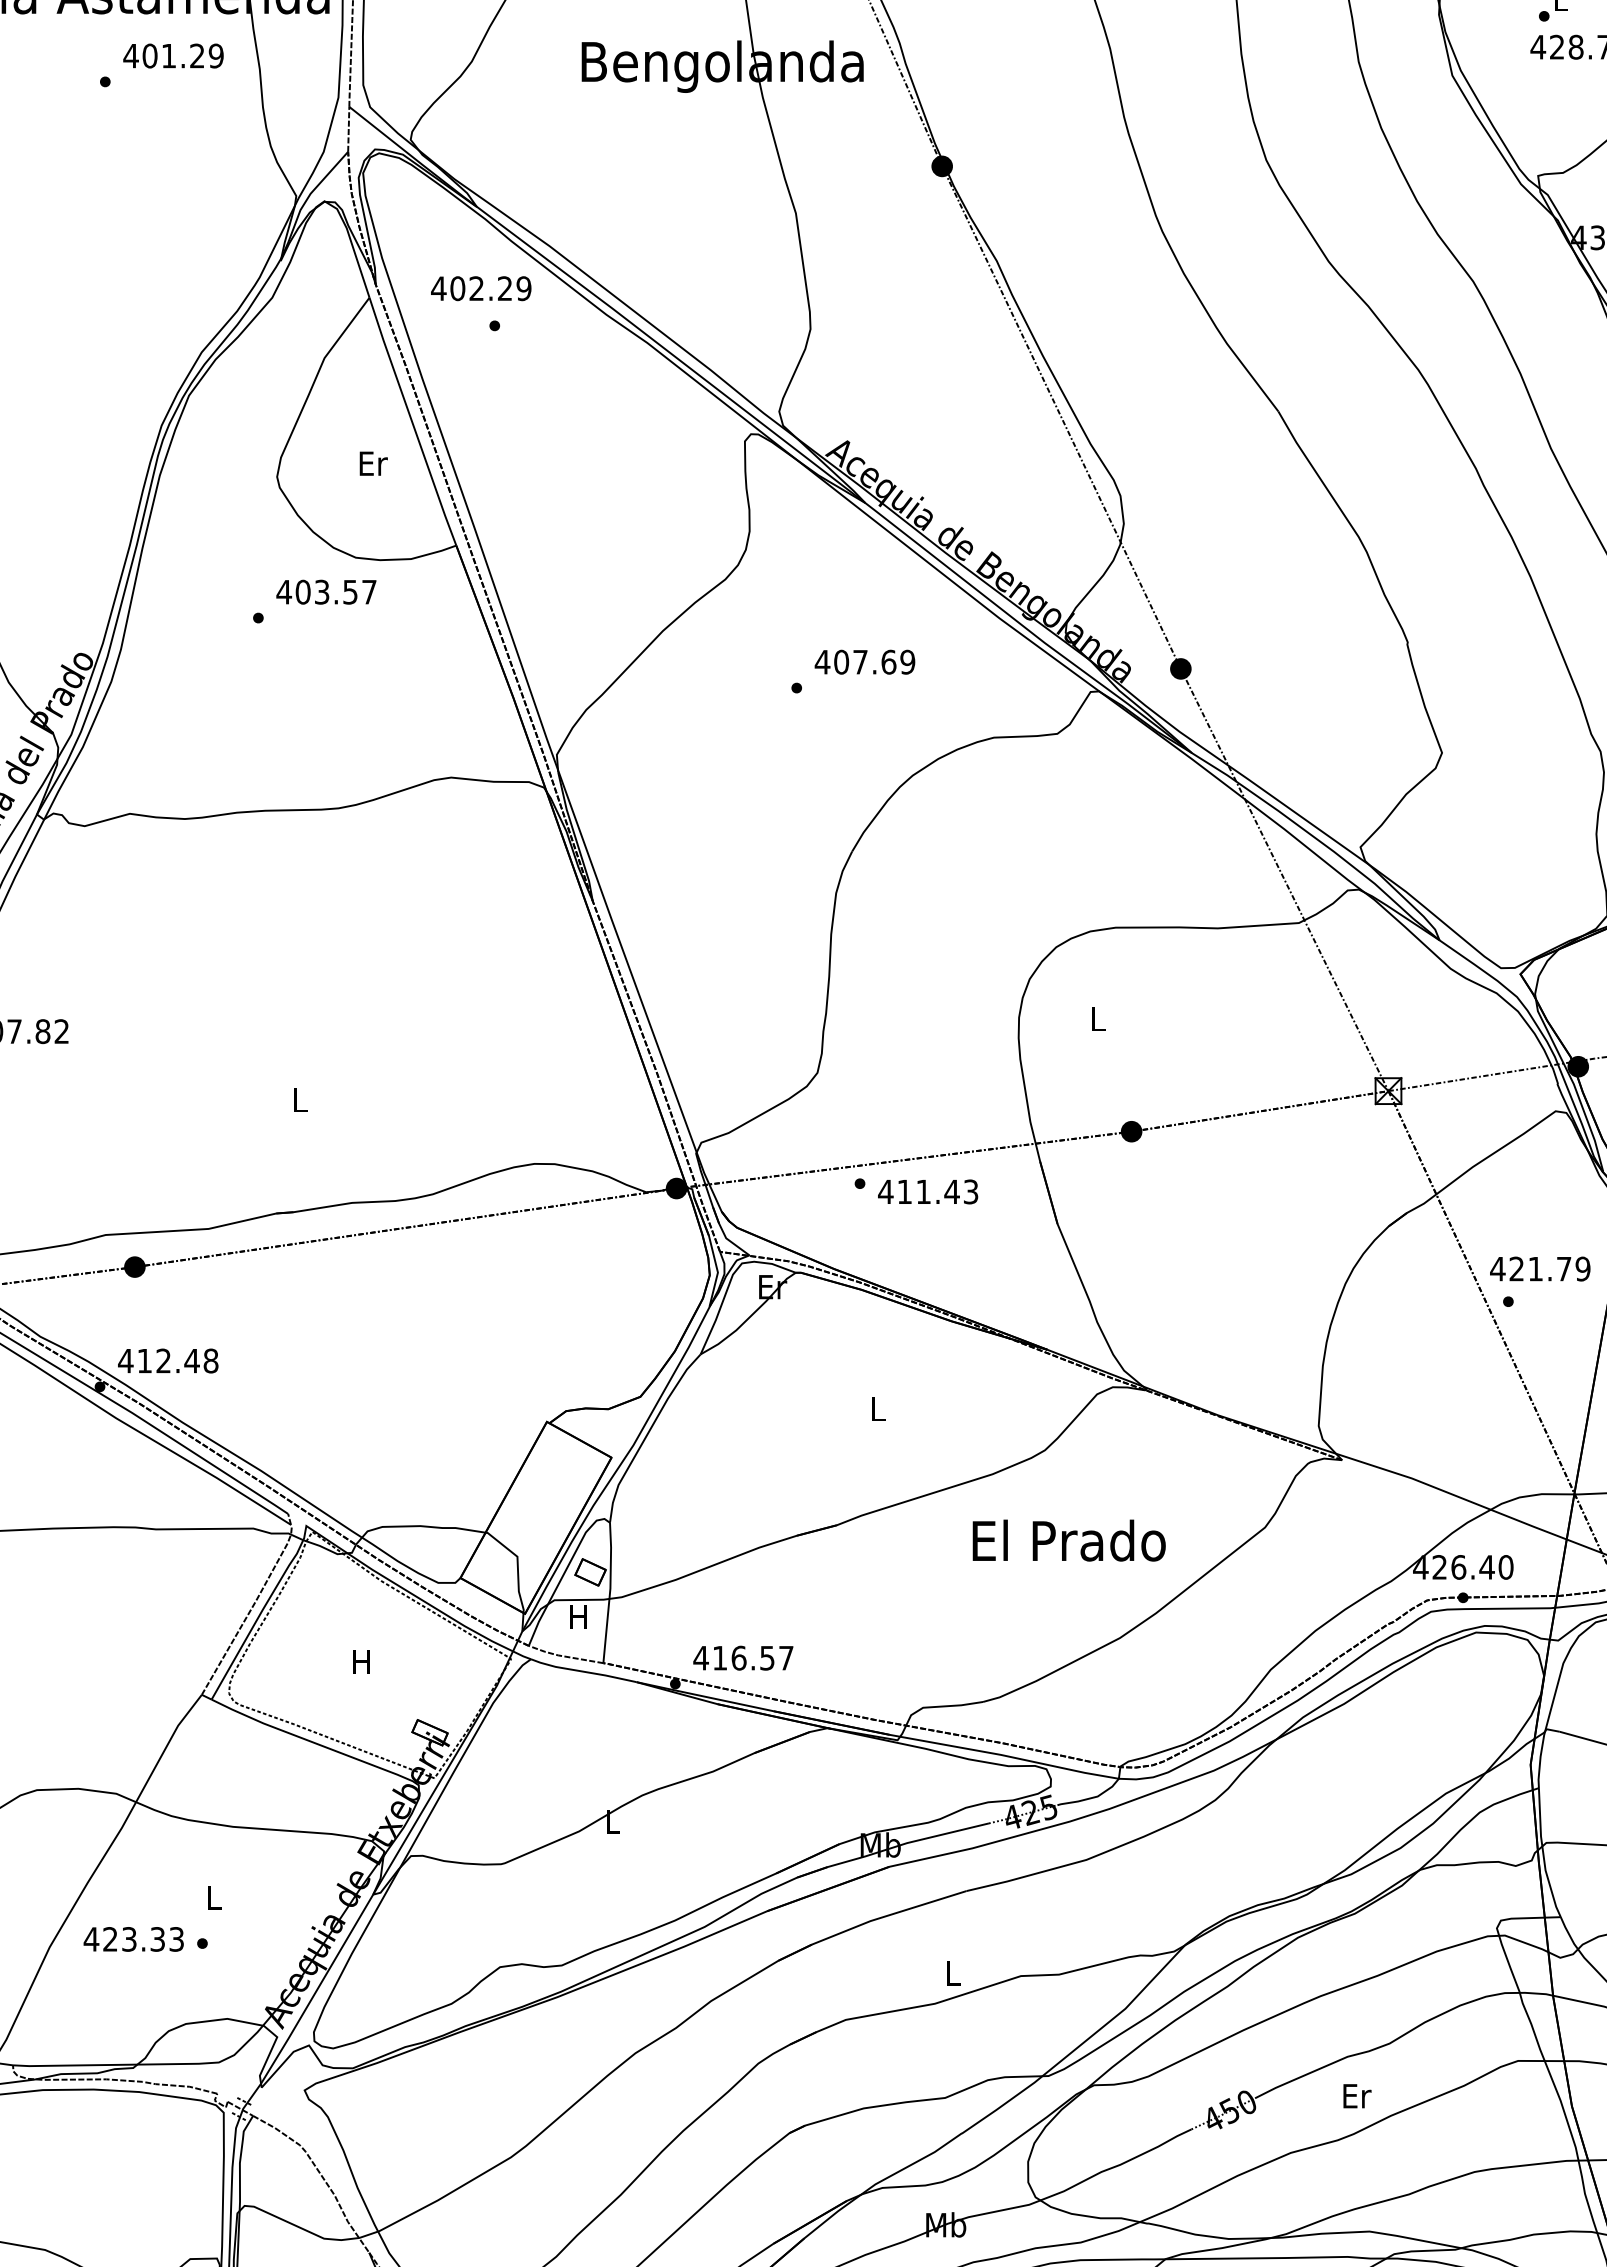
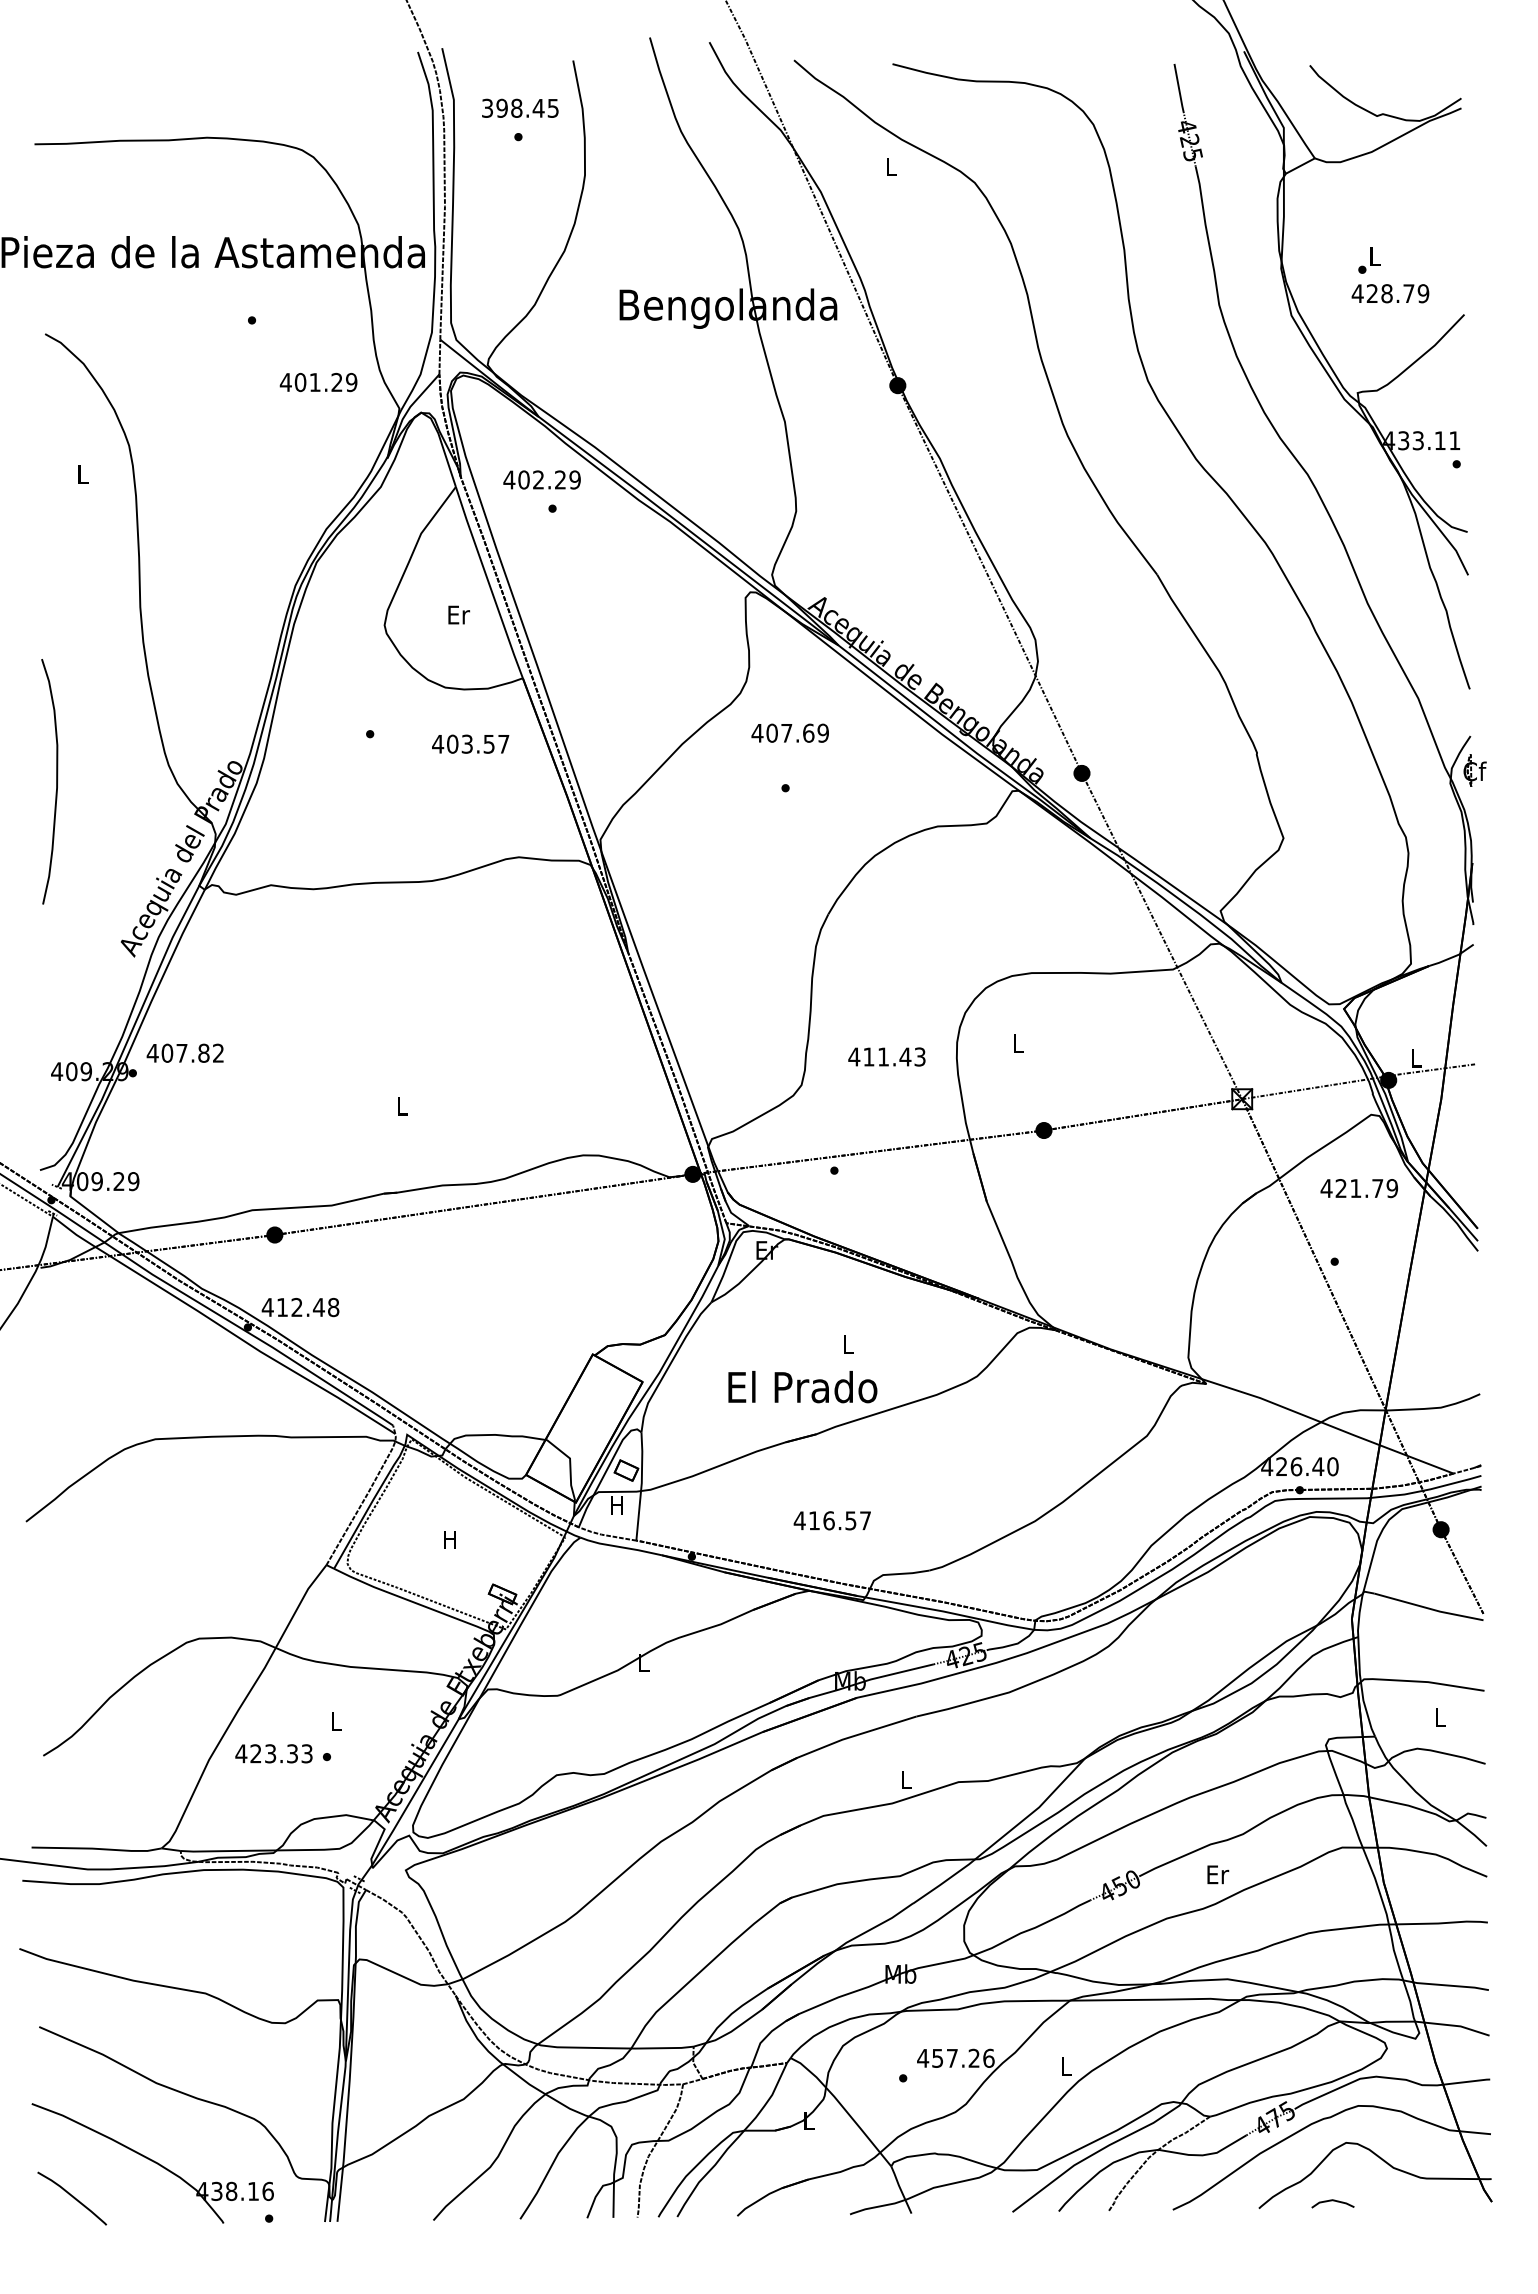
text: (173, 56) -> (318, 382), moved
text: (326, 591) -> (470, 743), moved
text: (864, 661) -> (789, 732), moved
text: (927, 1191) -> (886, 1056), moved
text: (1540, 1269) -> (1359, 1188), moved
text: (1068, 1541) -> (802, 1387), moved
text: (742, 1657) -> (831, 1520), moved

